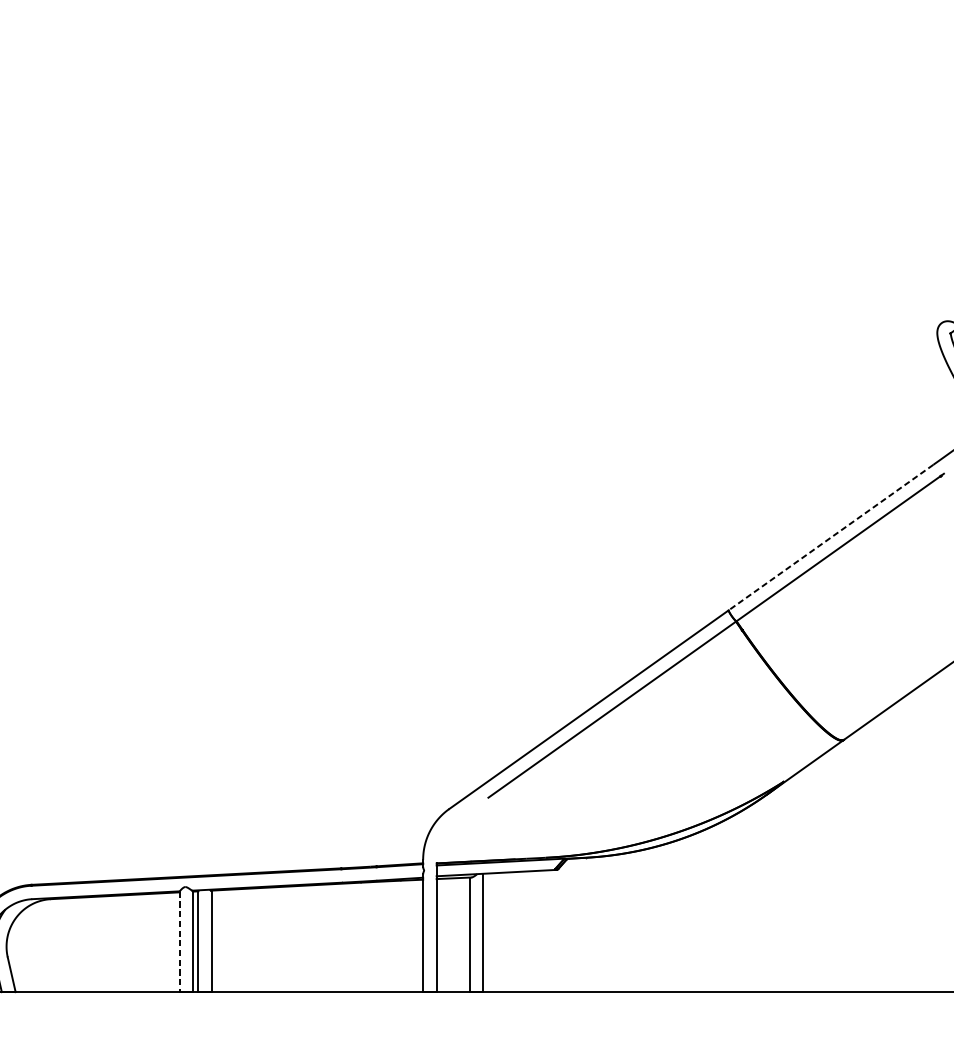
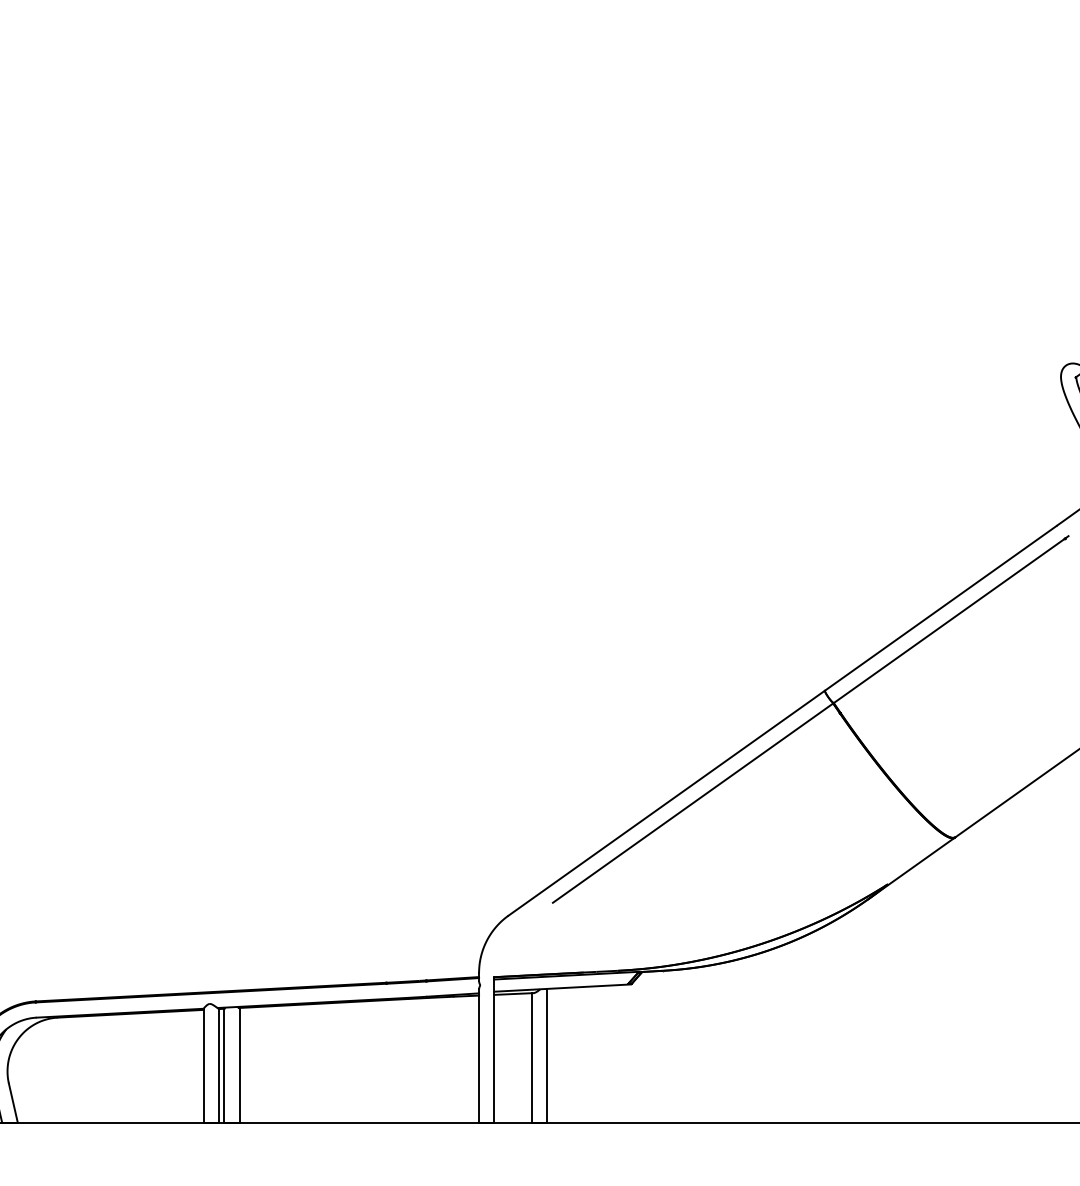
line: (830, 537) -> (940, 608), dashed -> solid
line: (179, 941) -> (203, 1065), dashed -> solid

